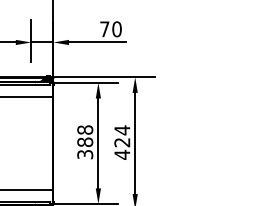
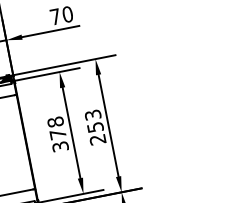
text: (85, 142) -> (58, 134), 388 -> 378
text: (122, 142) -> (95, 127), 424 -> 253

